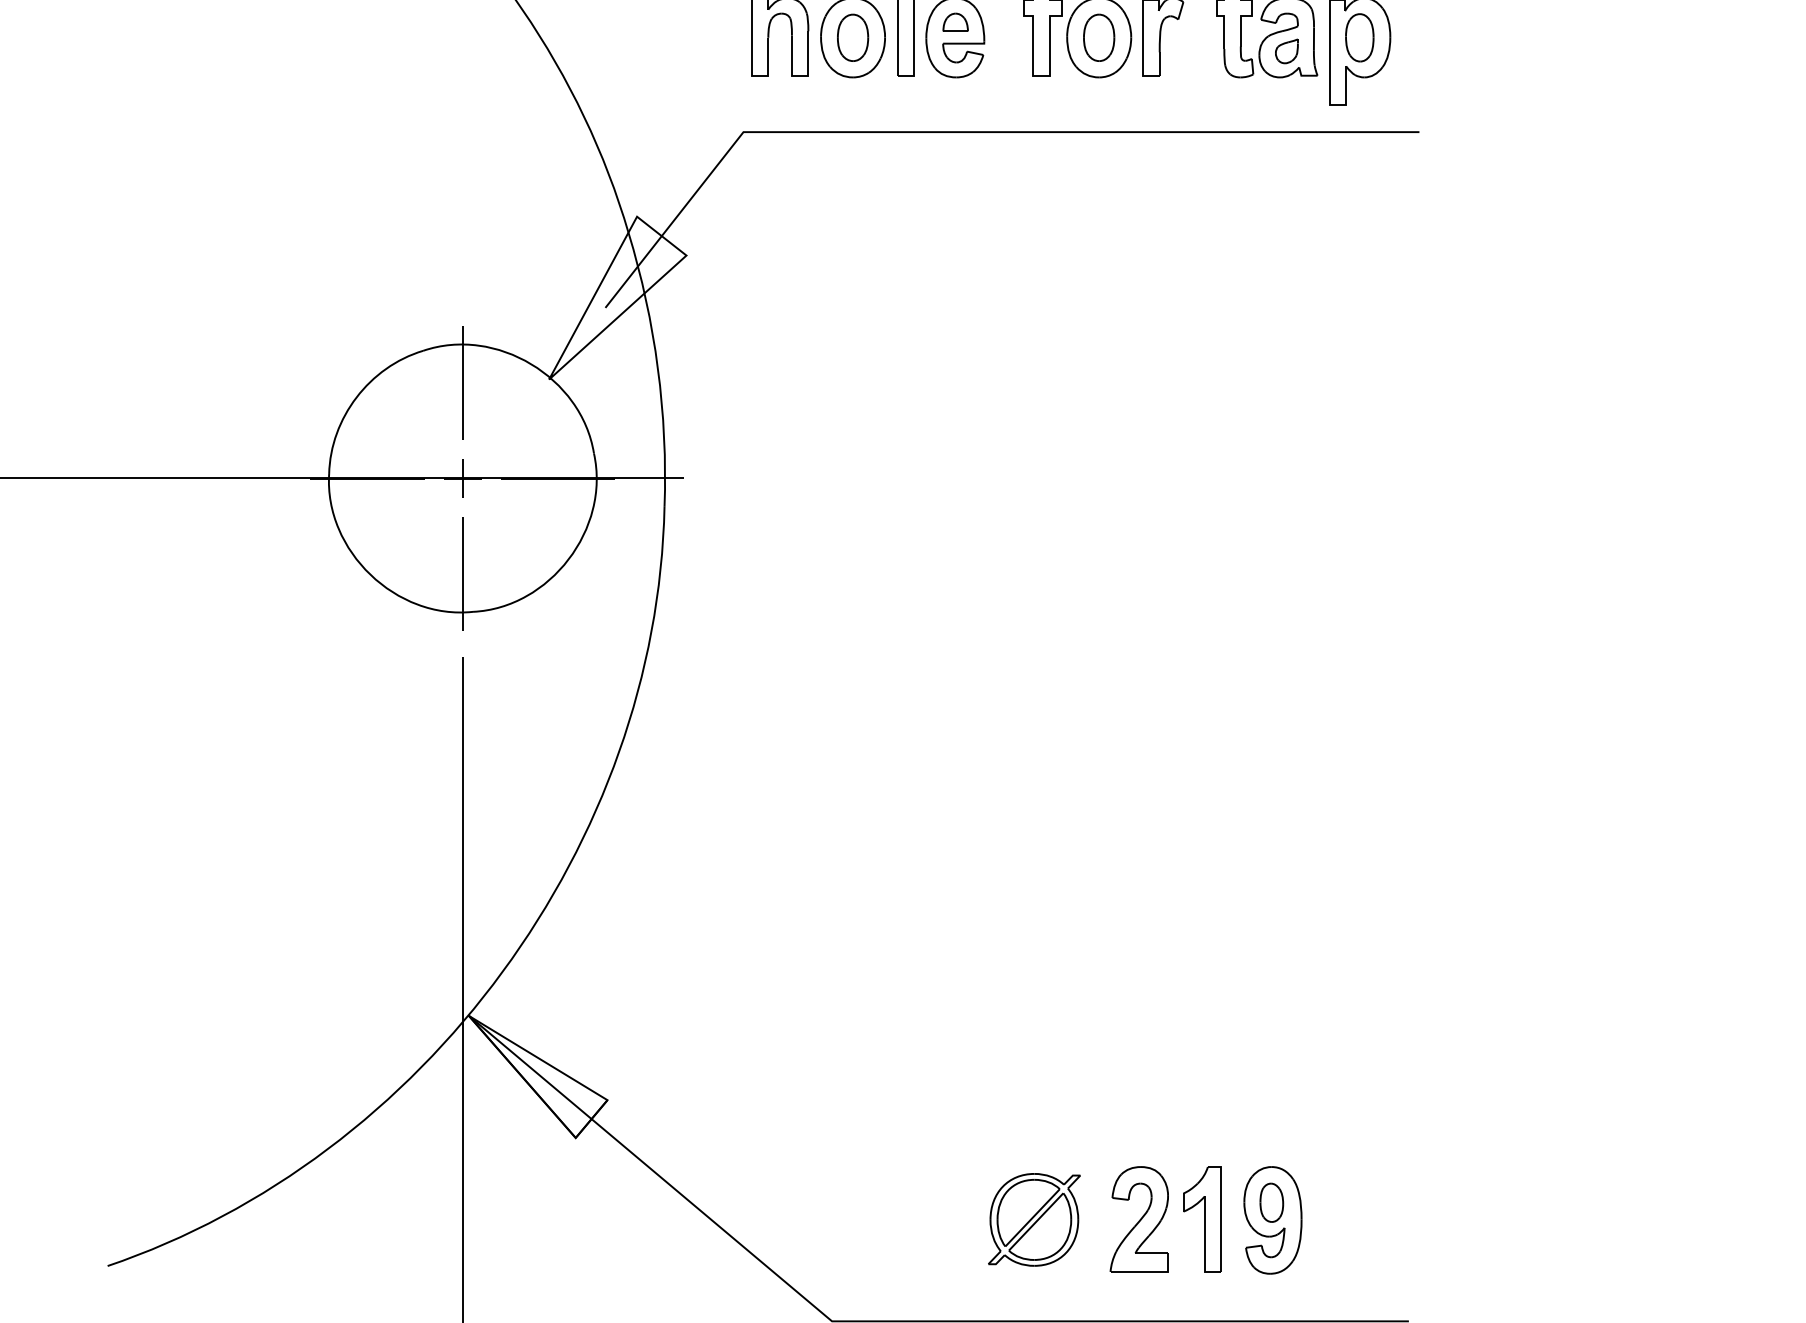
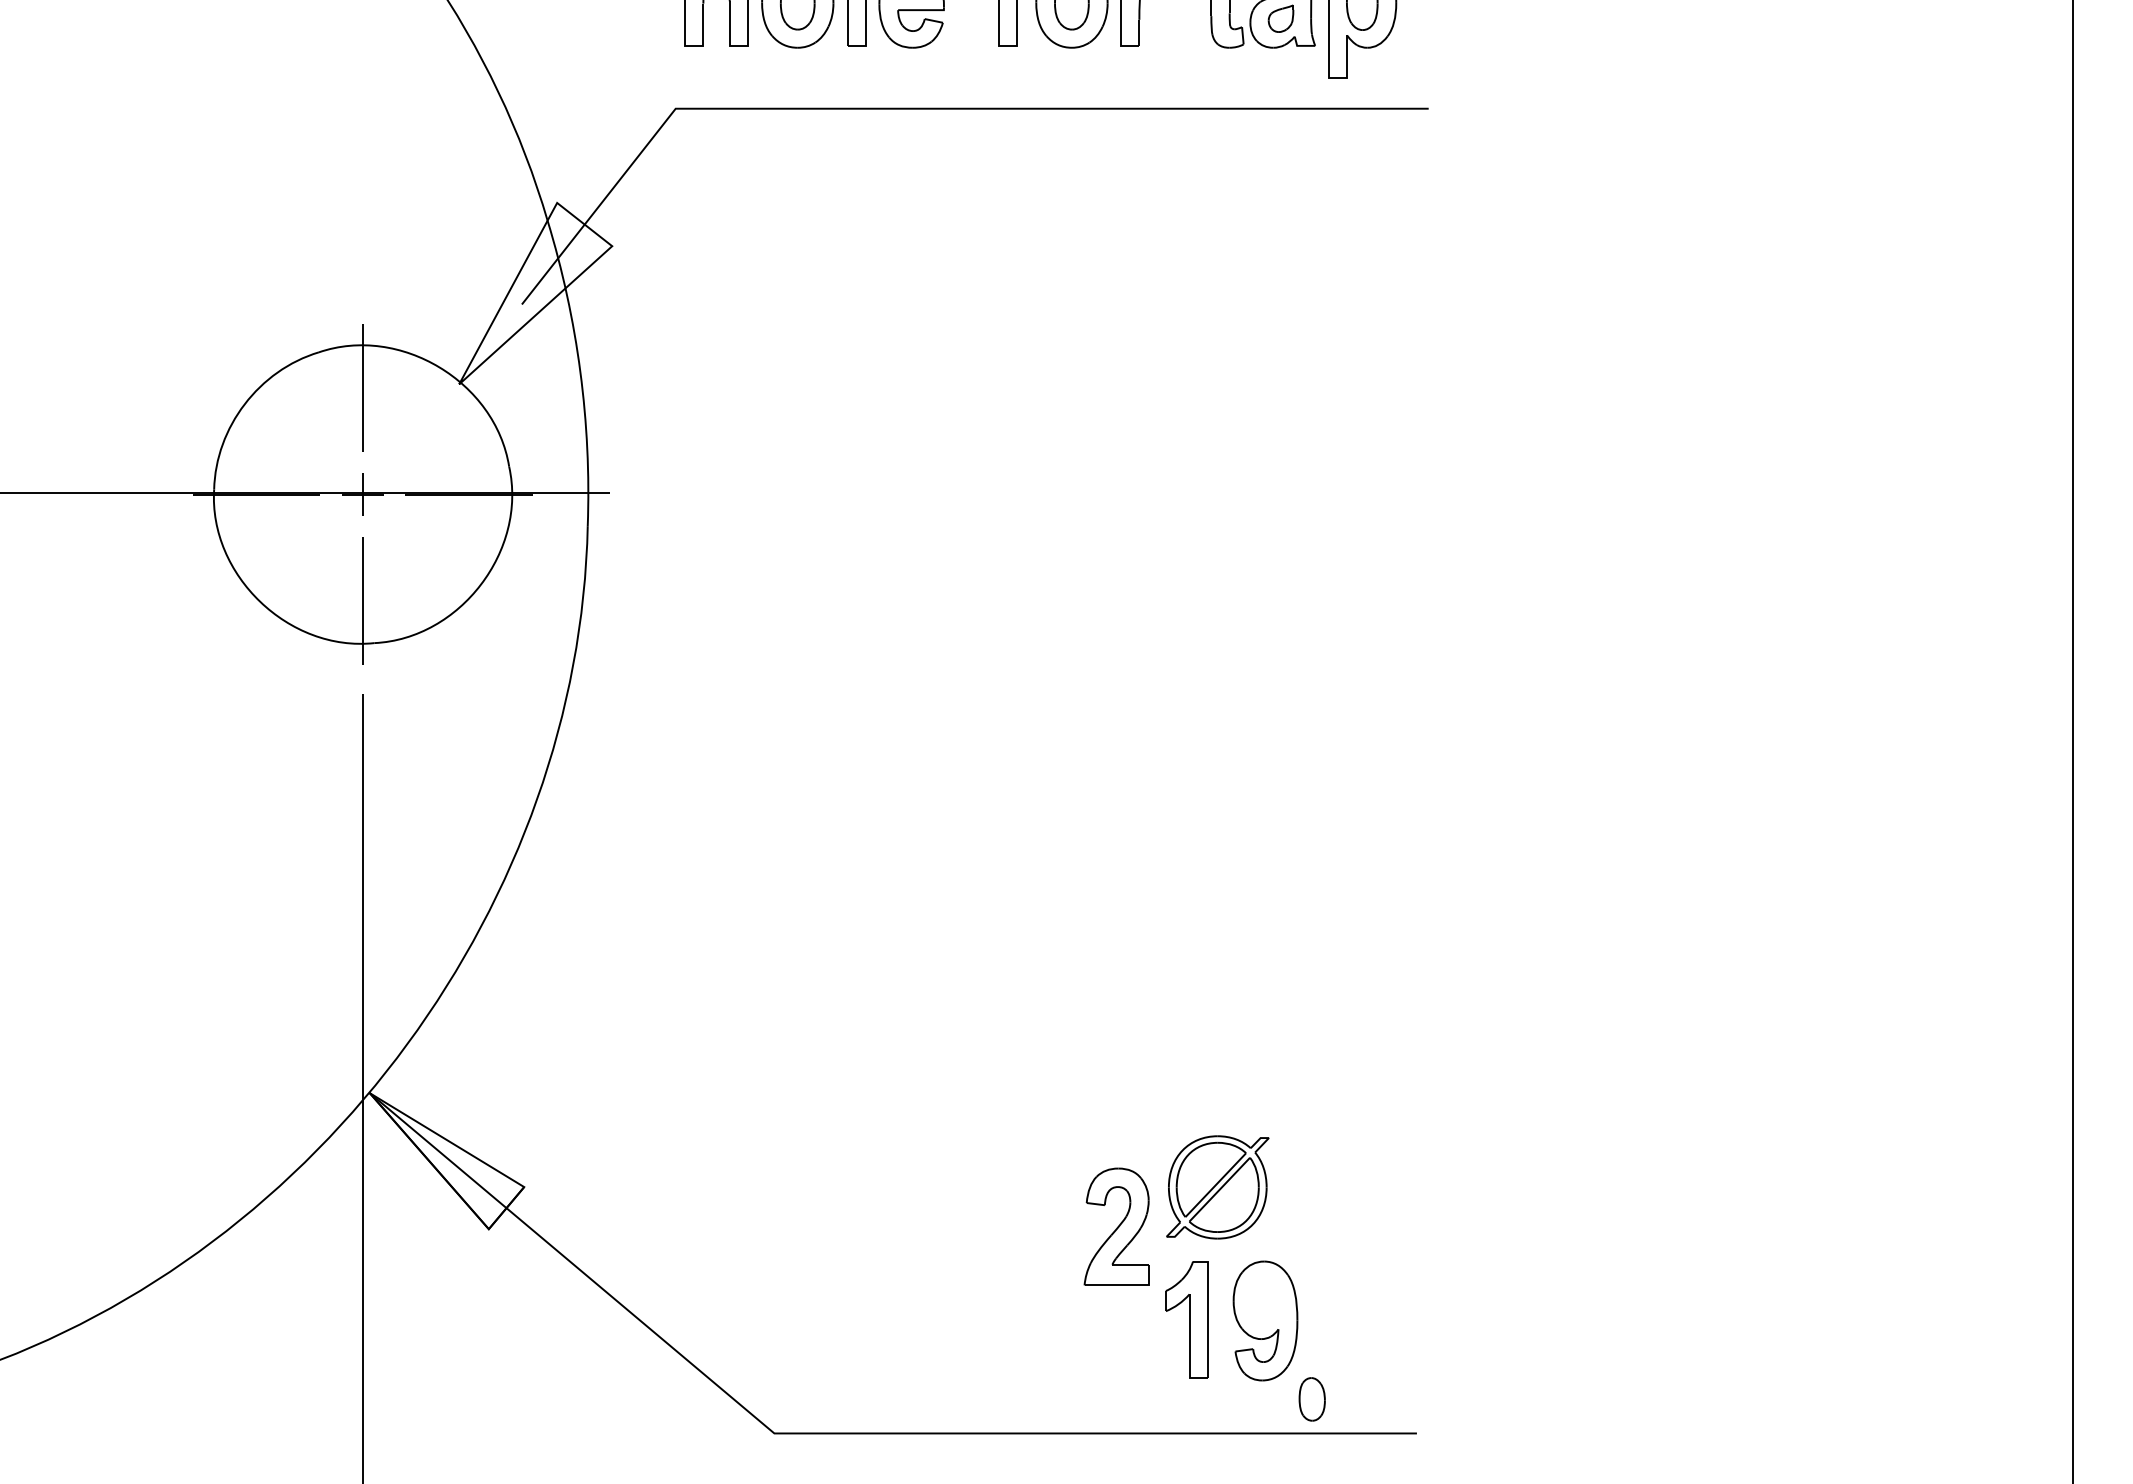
part: (1271, 1202) -> (1311, 1399), moved
part: (1034, 1219) -> (1217, 1187), moved
part: (1139, 1219) -> (1116, 1226), moved

